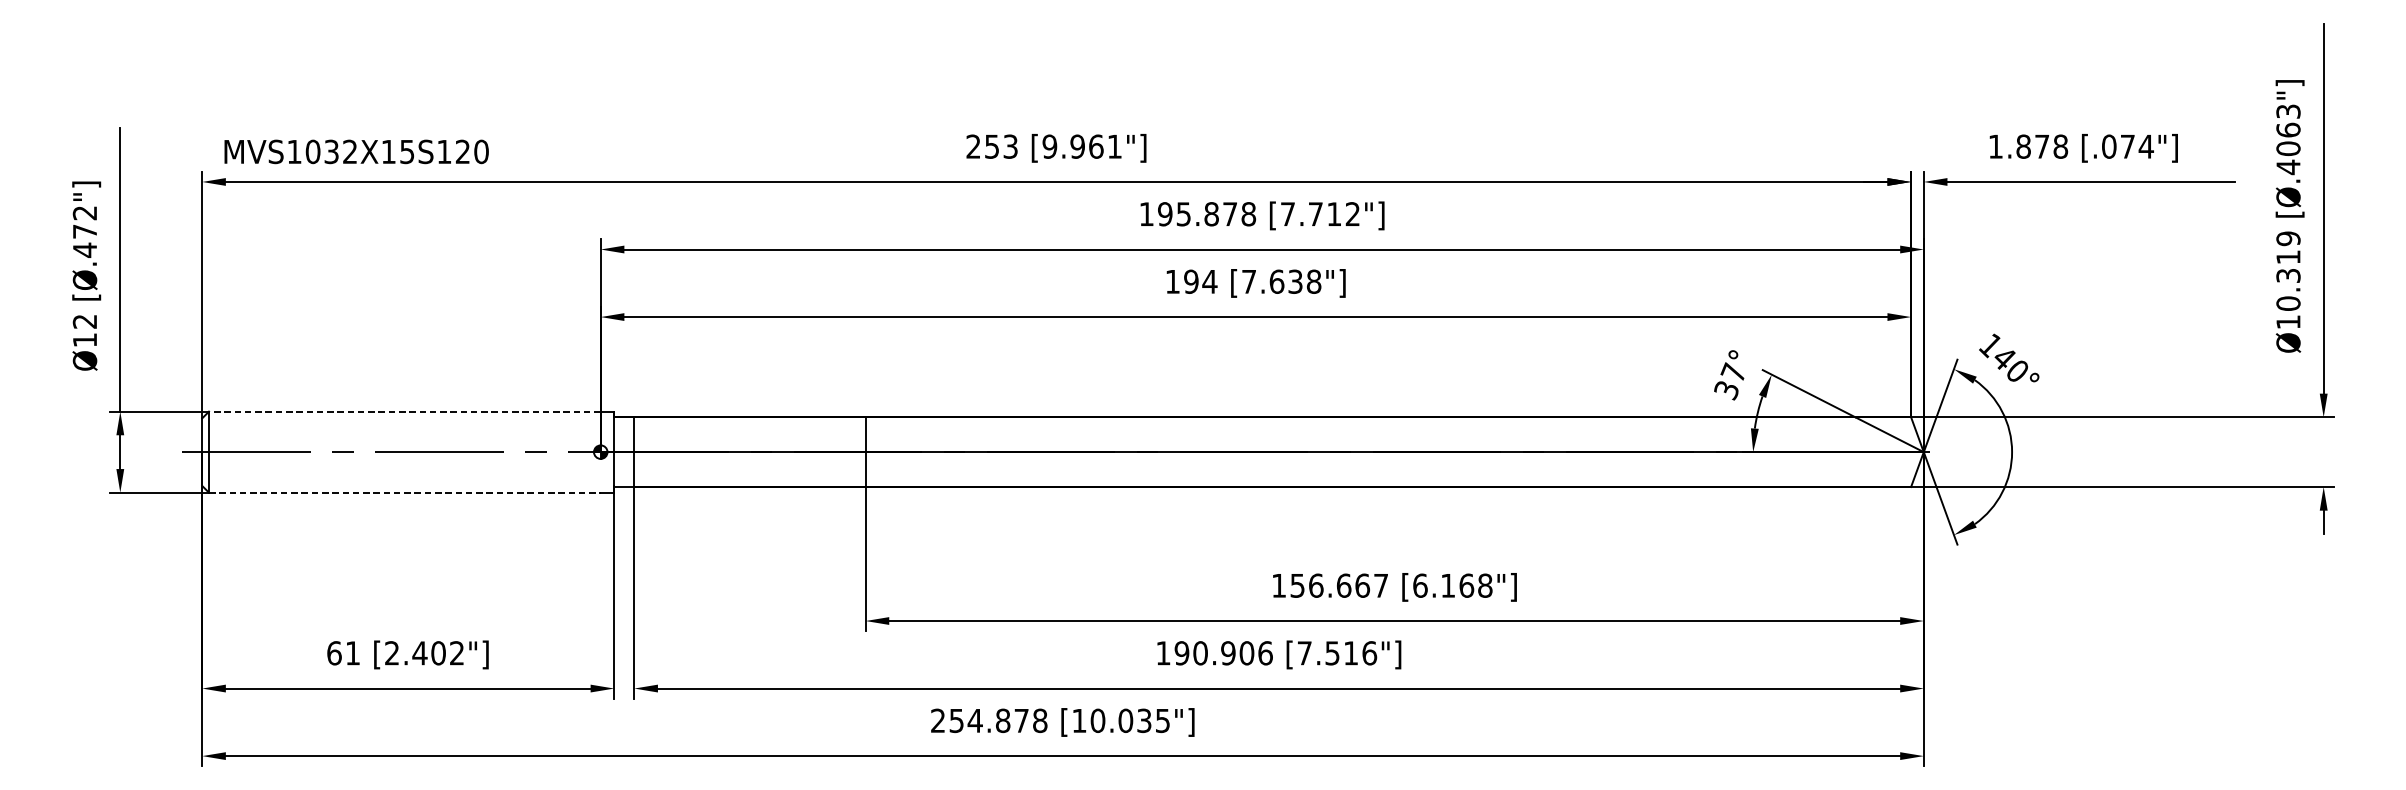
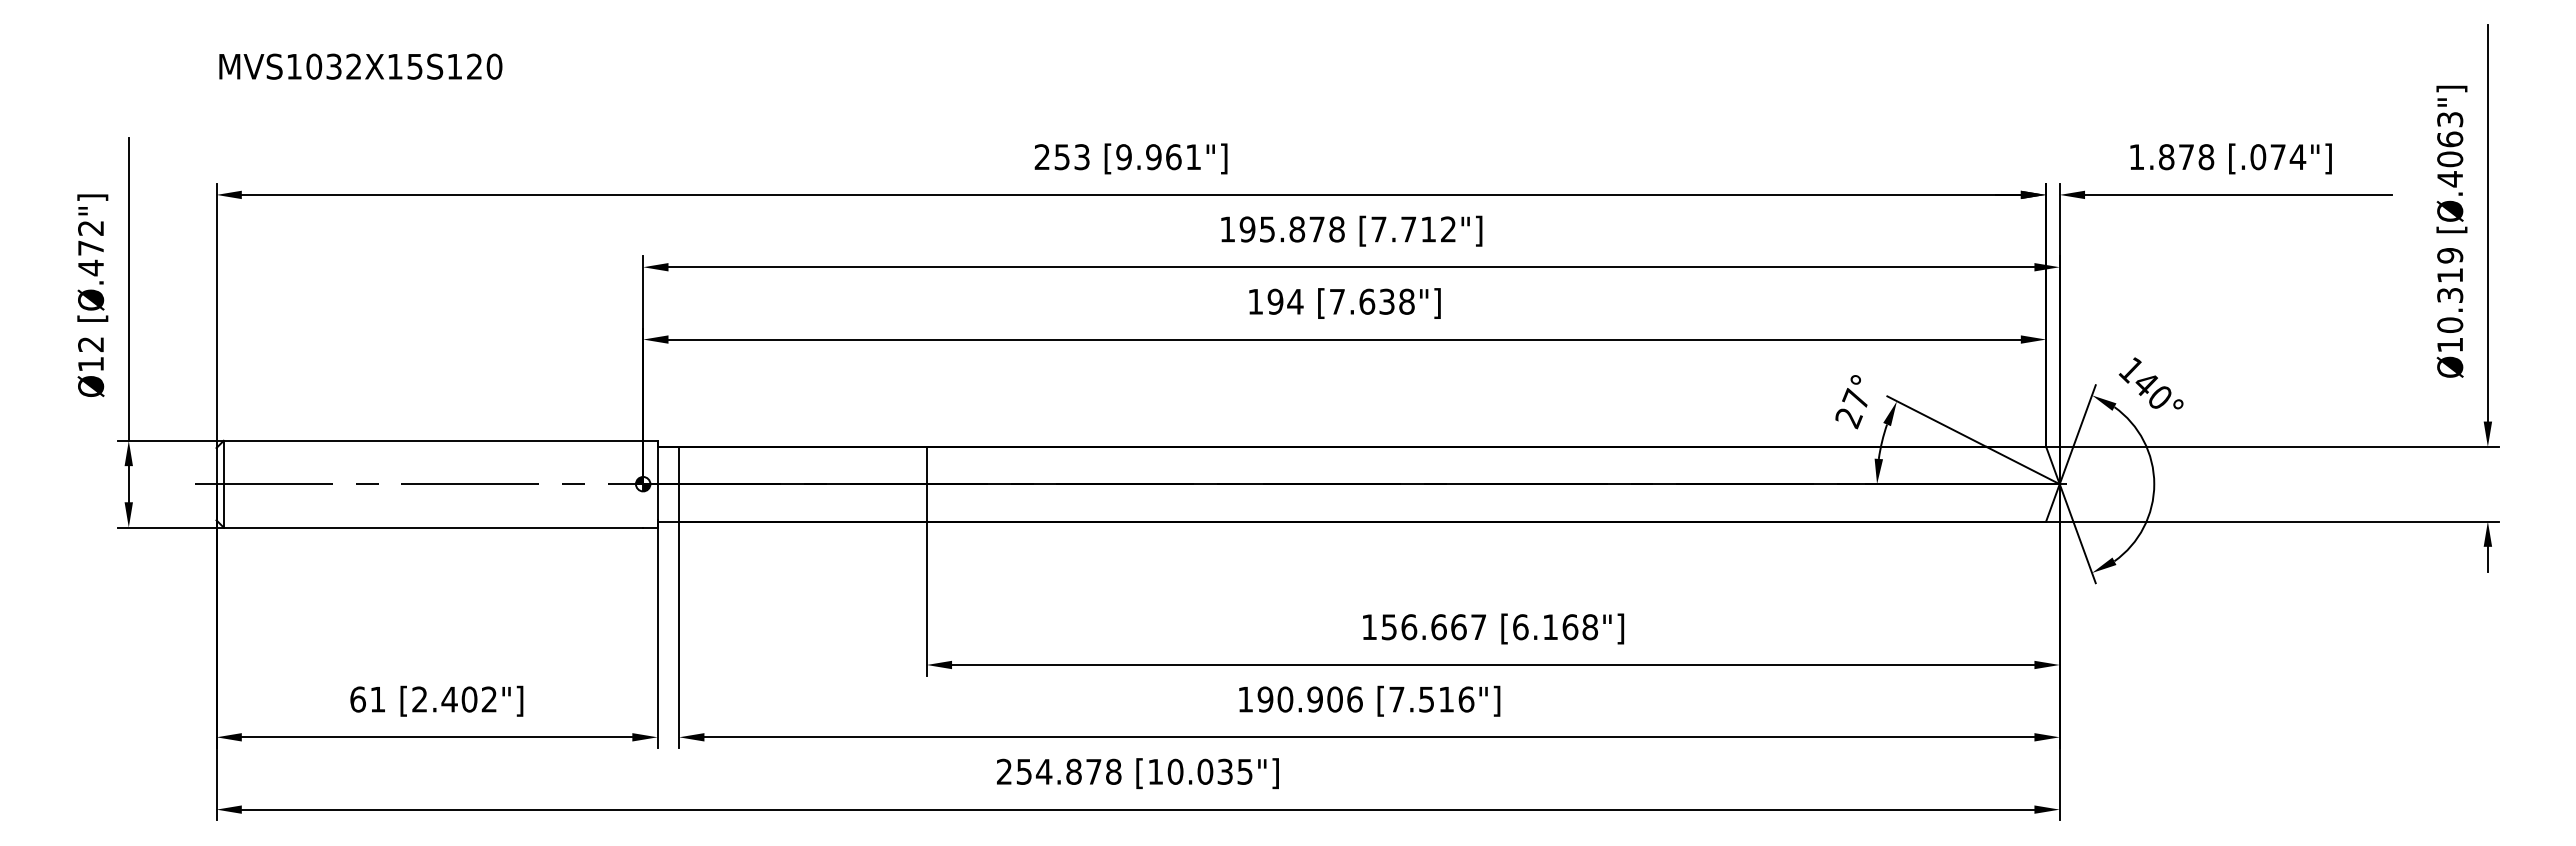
text: (356, 151) -> (360, 66), moved
text: (1726, 390) -> (1848, 418), 37° -> 27°
line: (404, 411) -> (433, 440), dashed -> solid
line: (404, 492) -> (433, 527), dashed -> solid

